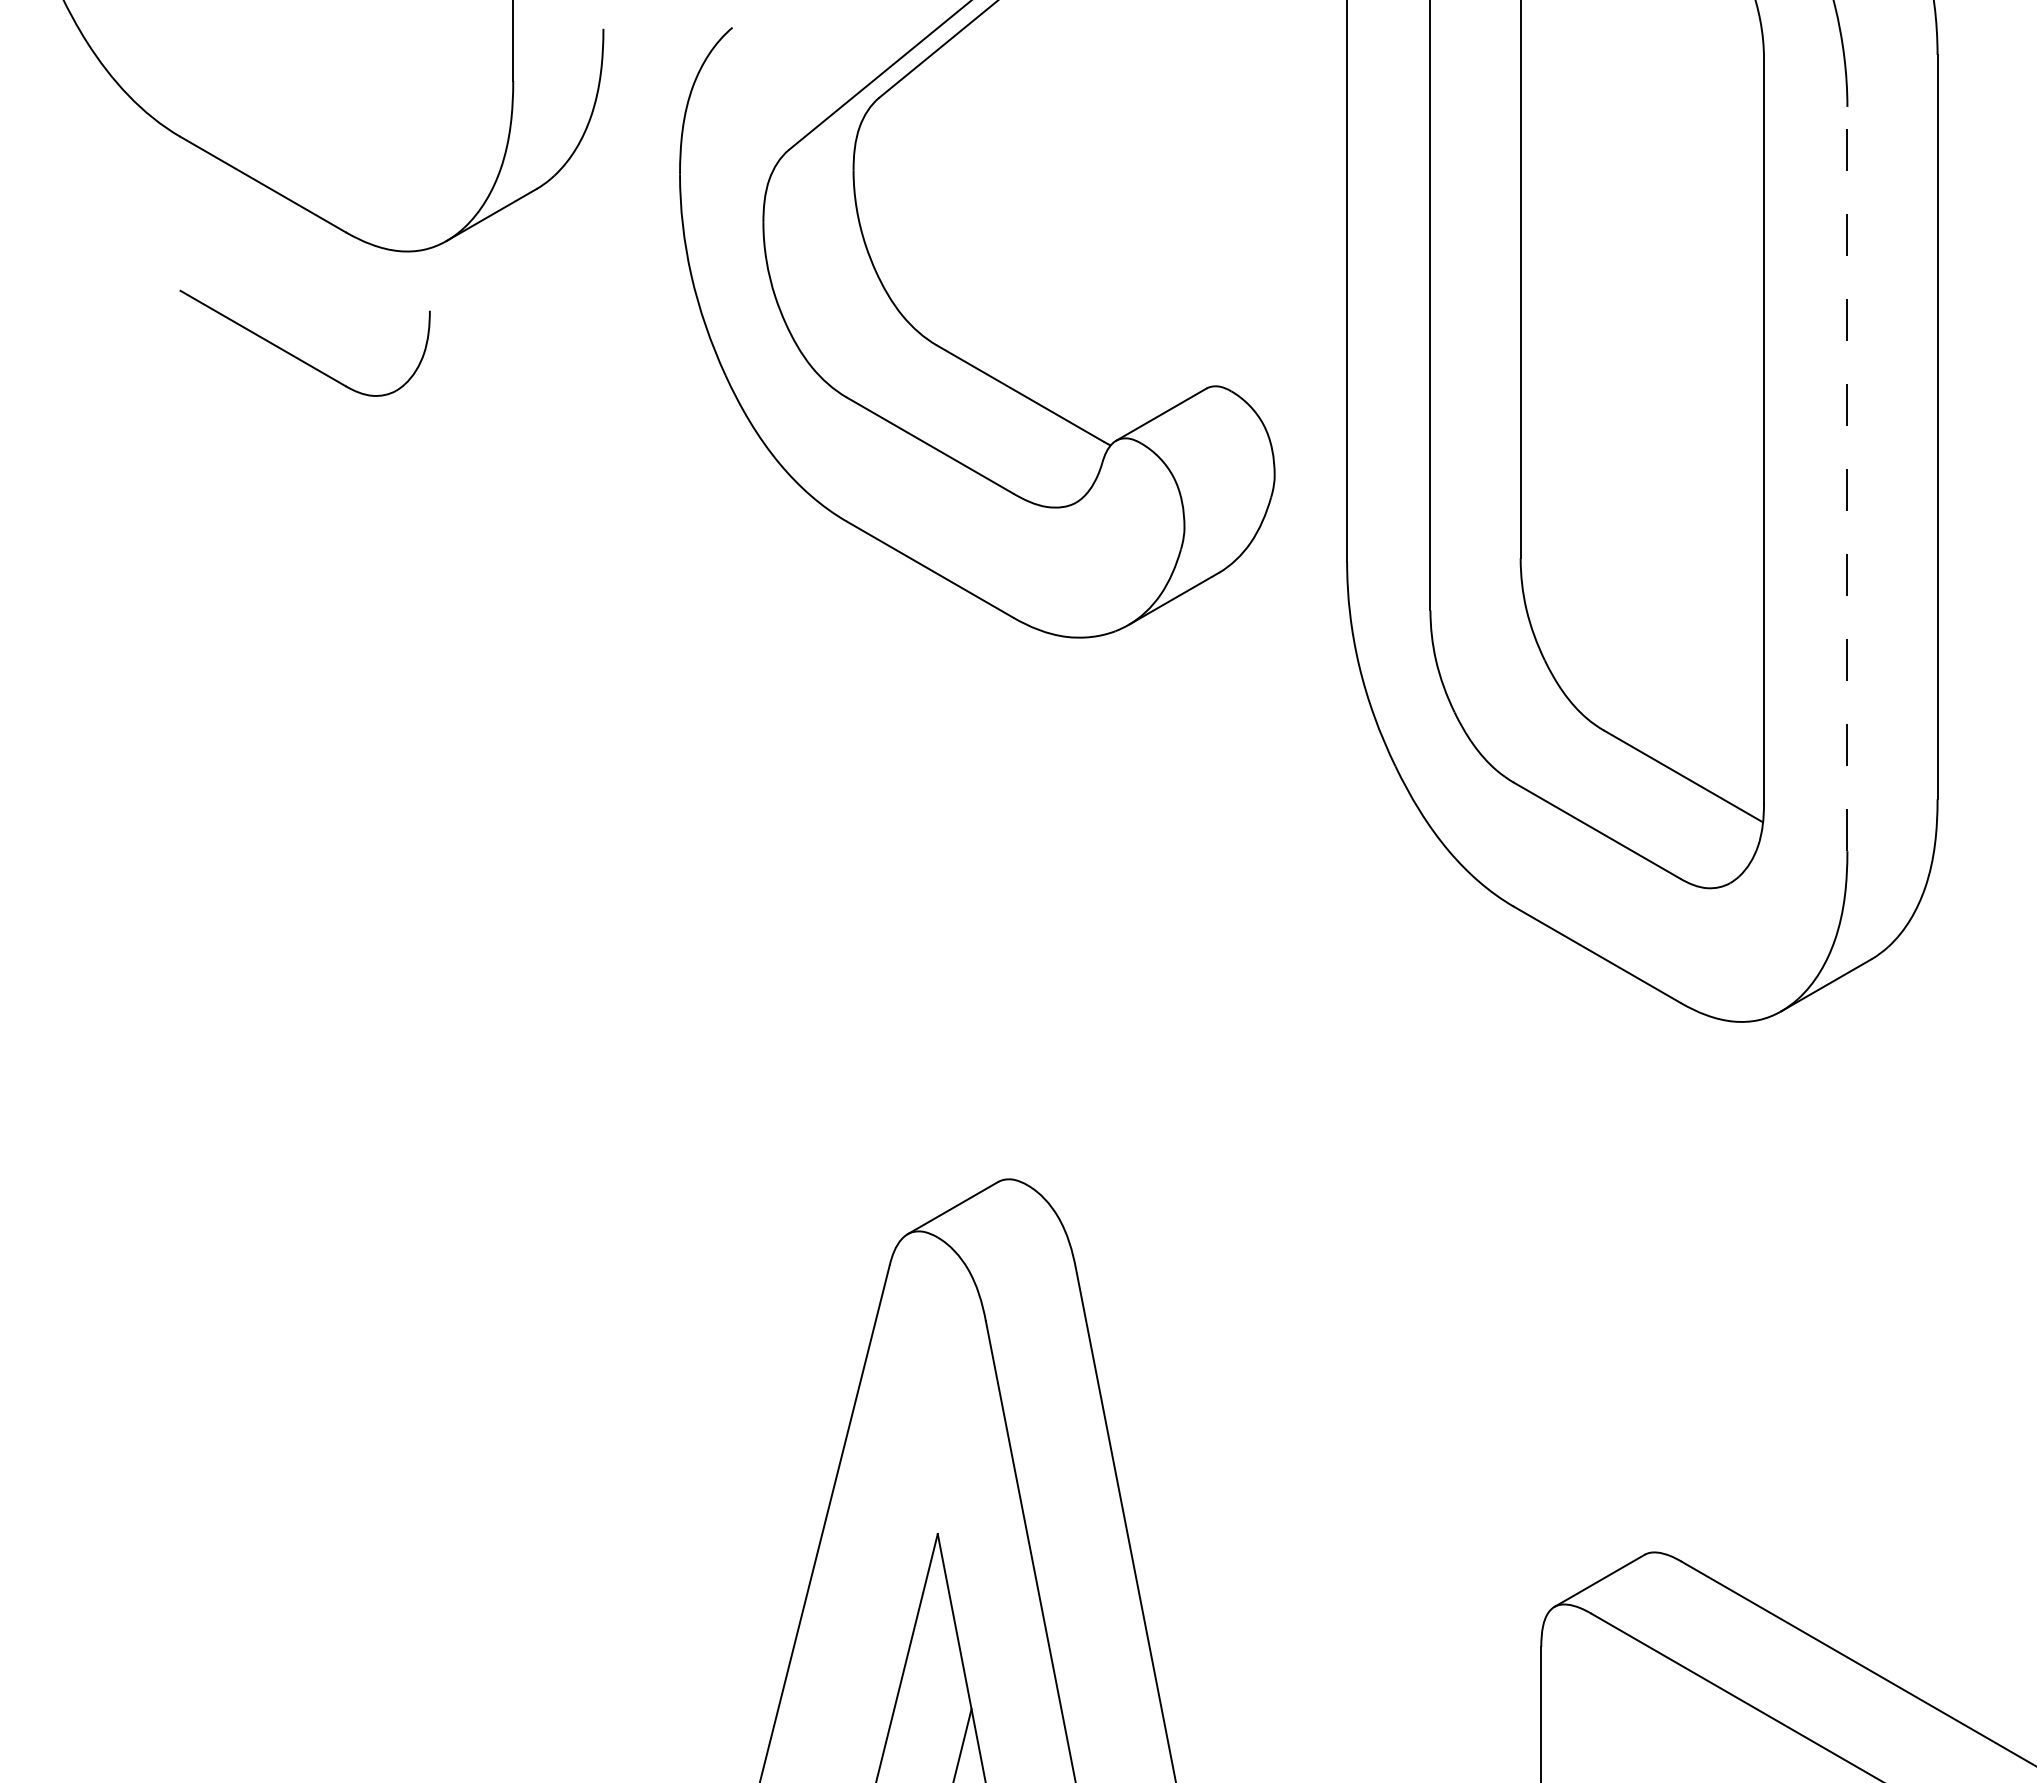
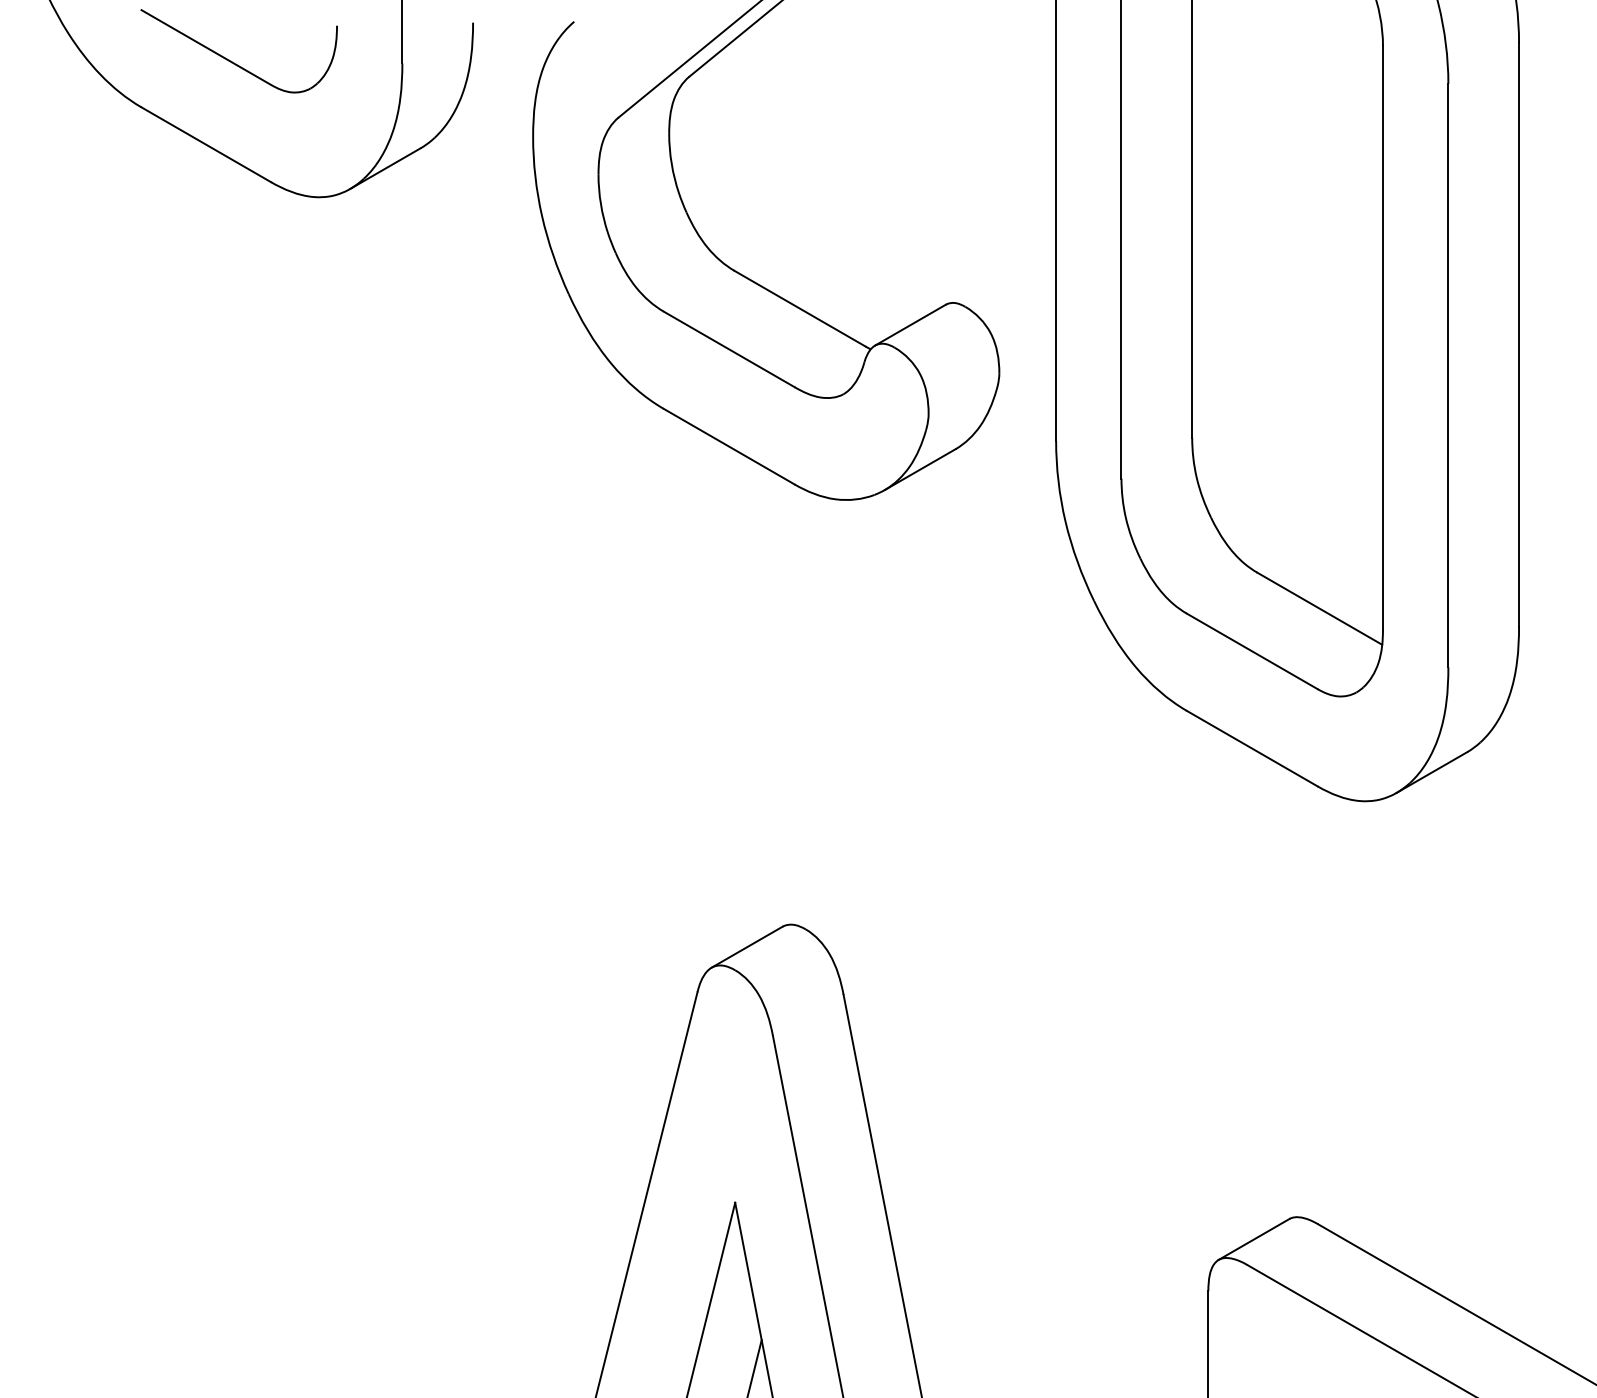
part: (296, 356) -> (232, 61), moved
line: (1847, 478) -> (1448, 375), dashed -> solid

